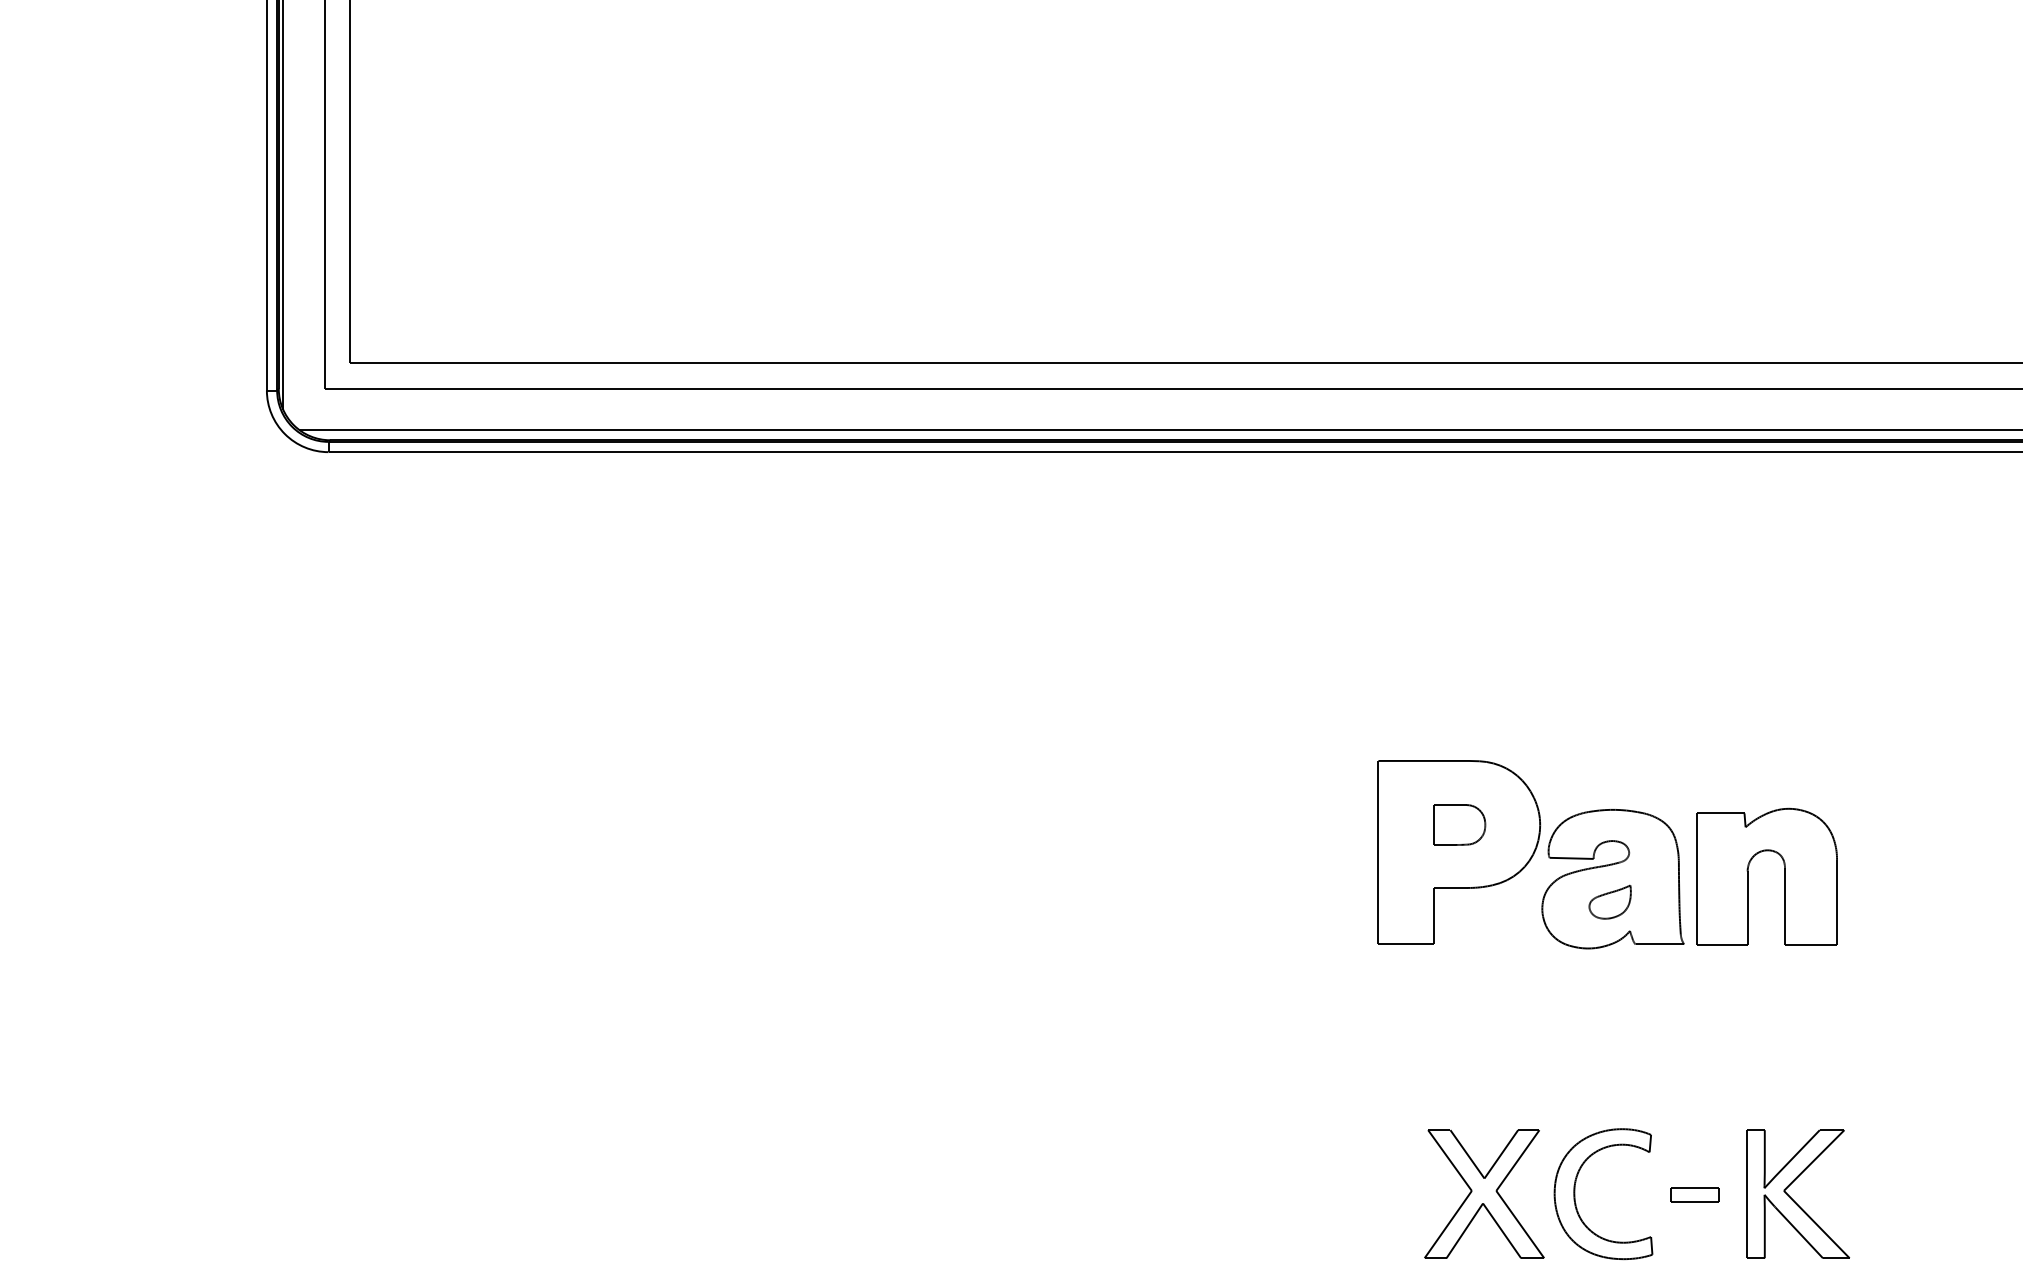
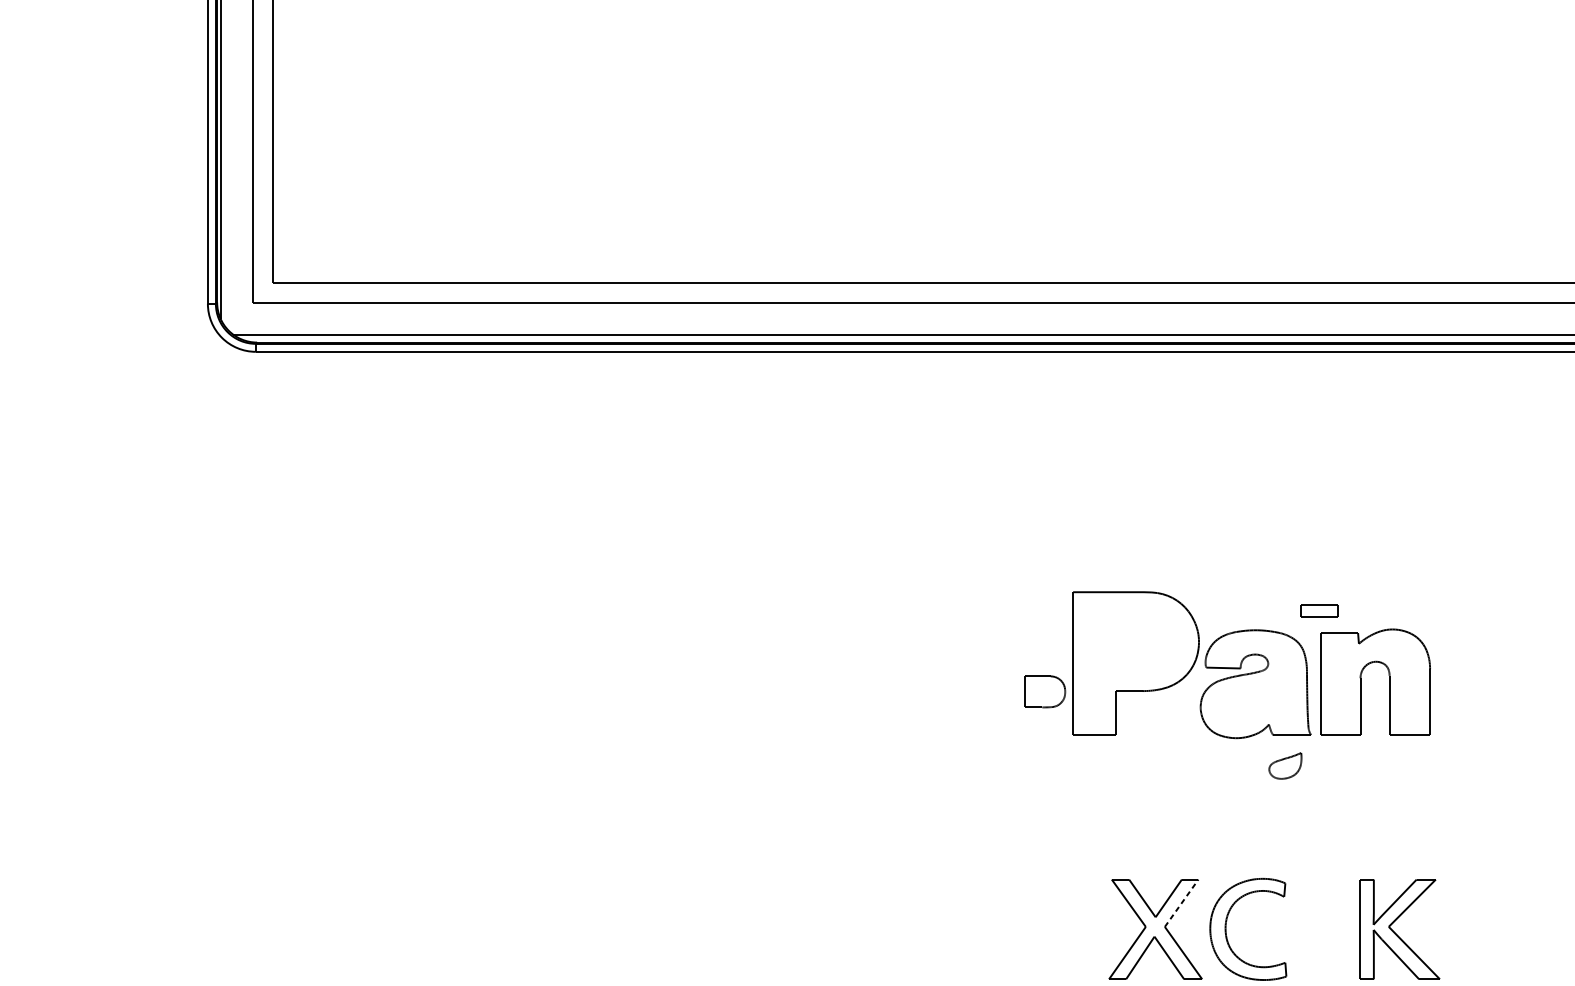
part: (1459, 824) -> (1045, 691), moved
part: (1609, 901) -> (1284, 765), moved
line: (1518, 1160) -> (1182, 903), solid -> dashed
part: (1694, 1194) -> (1319, 610), moved

